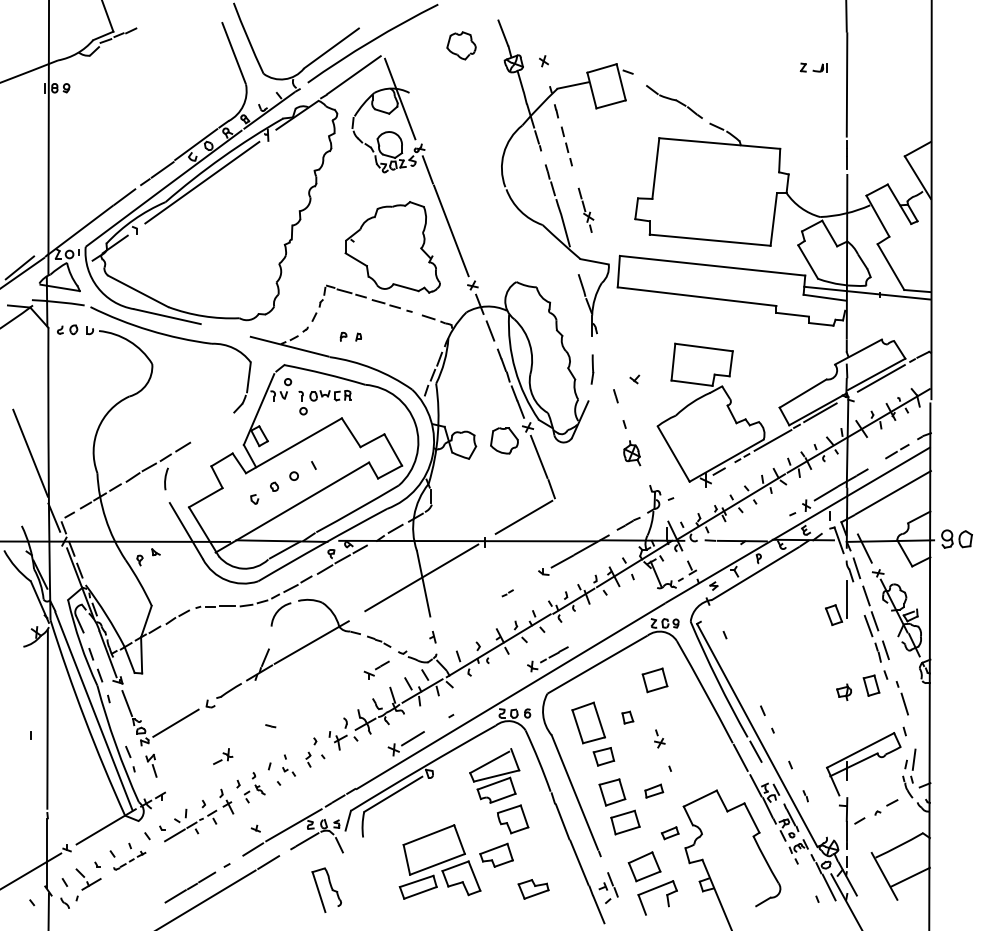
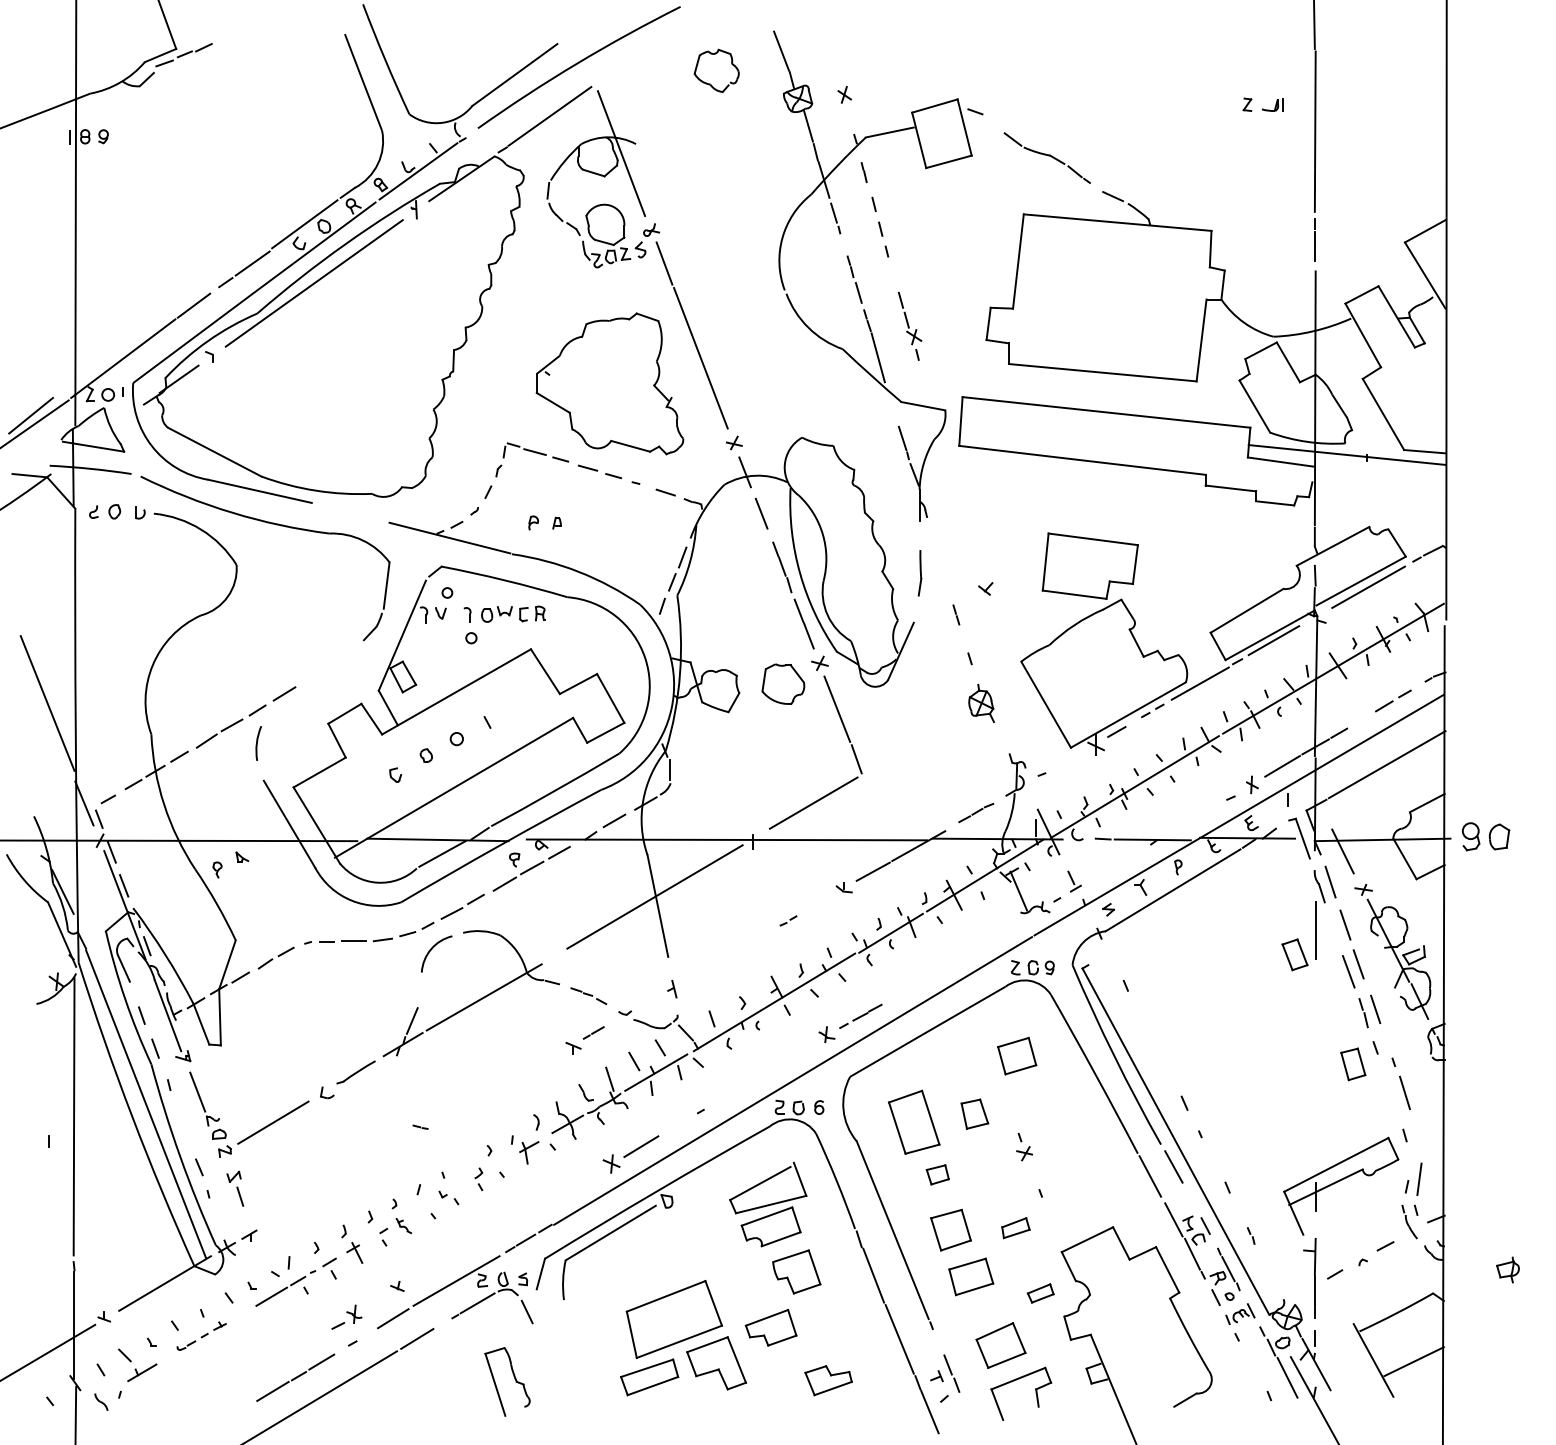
part: (843, 691) -> (1506, 1269), moved
part: (627, 717) -> (974, 1113), size x1.6
part: (223, 756) -> (347, 1317), moved
part: (603, 756) -> (937, 1174), size x0.7

